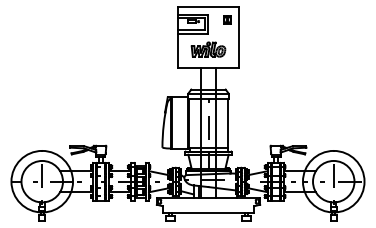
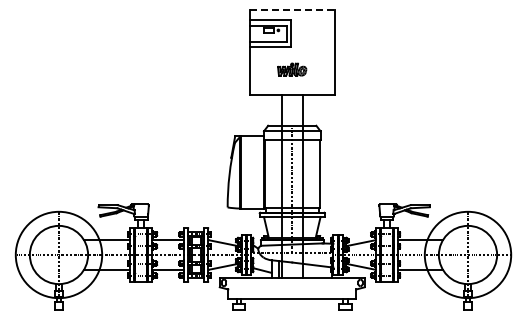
line: (208, 6) -> (292, 9), solid -> dashed
part: (227, 19) -> (318, 27), removed
part: (207, 49) -> (291, 69), size x0.6

